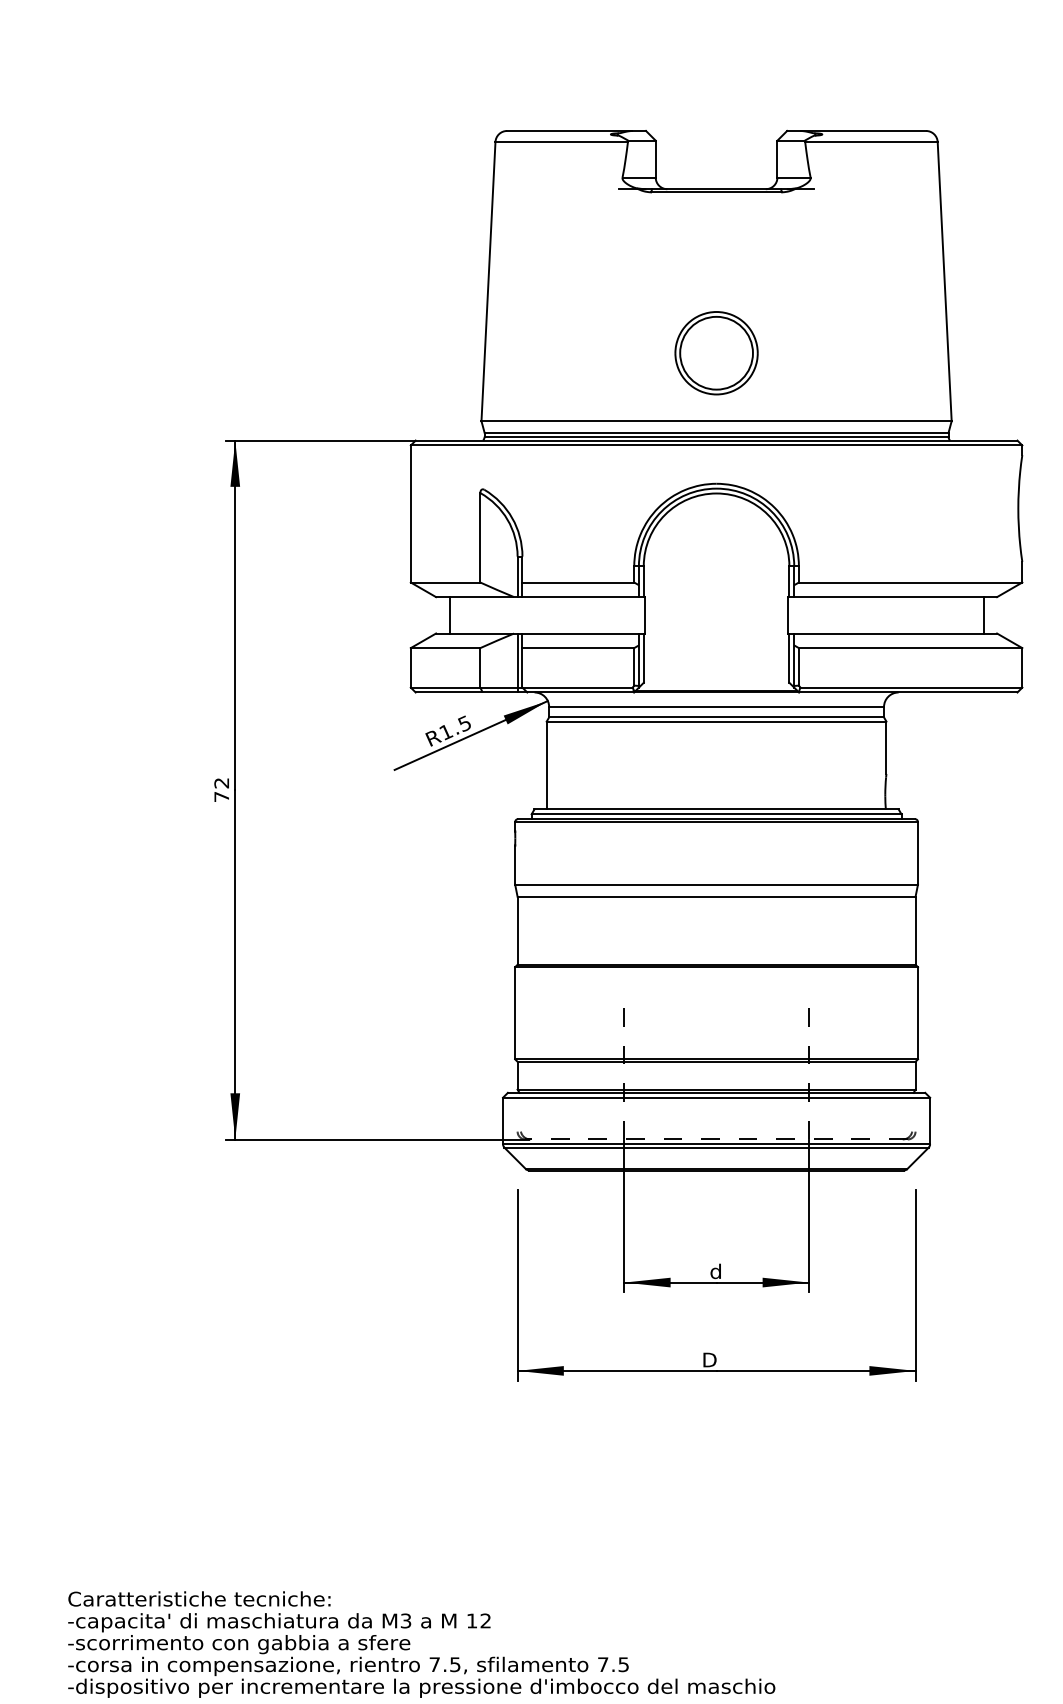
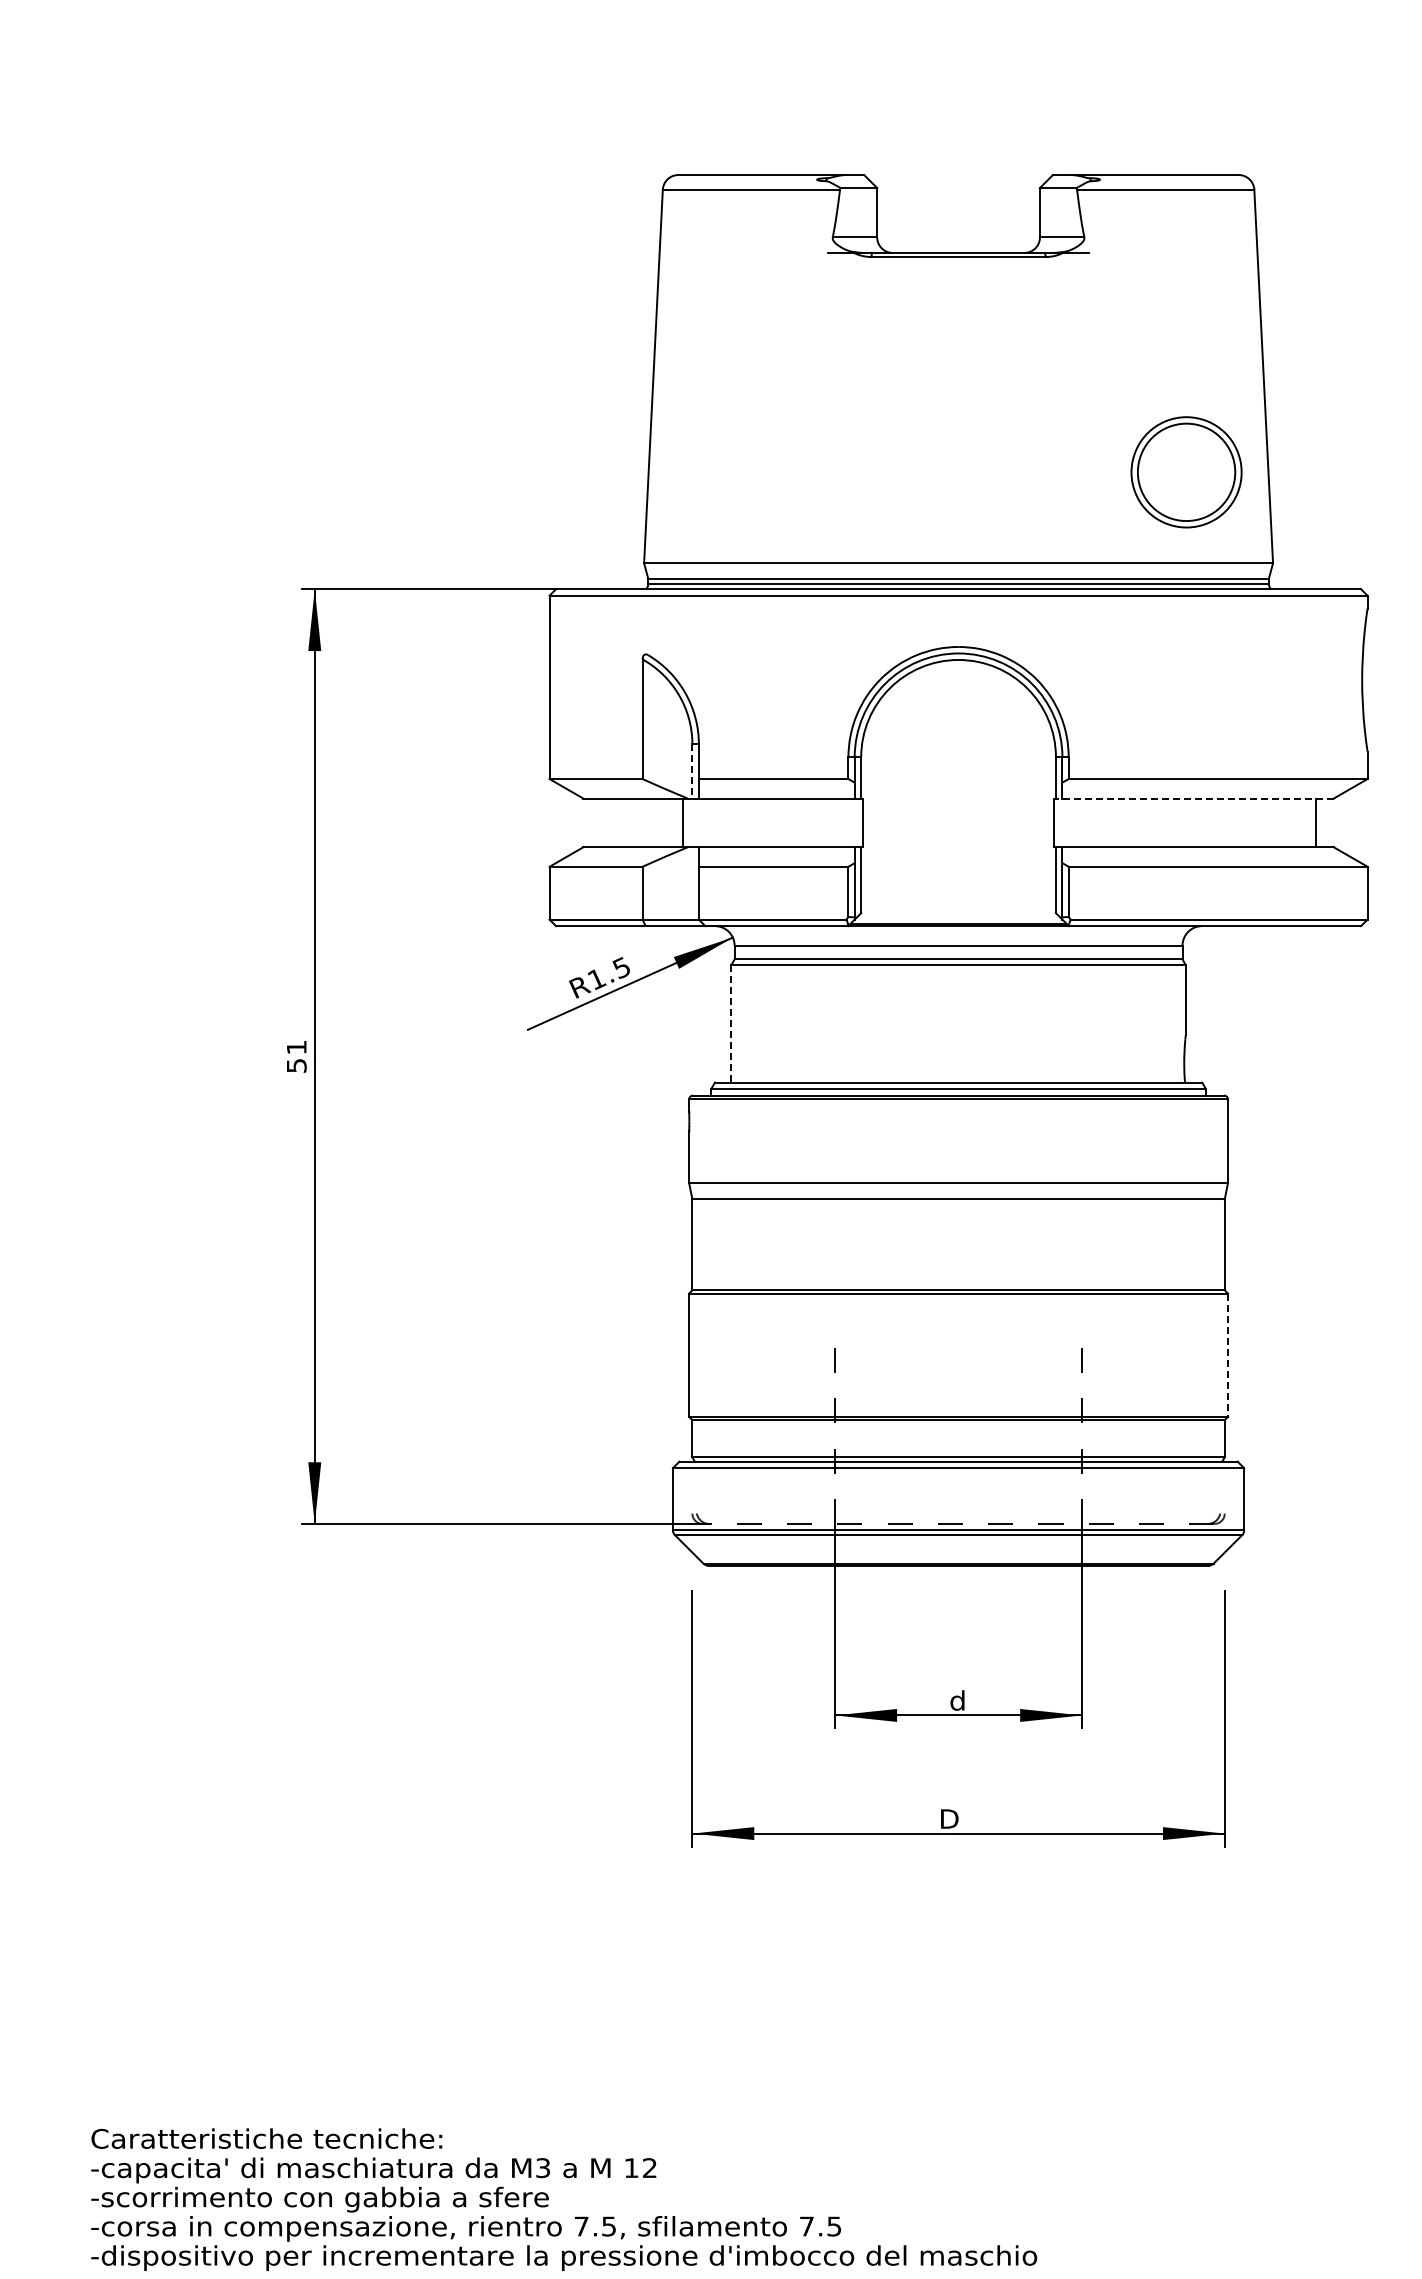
part: (716, 353) -> (1186, 472), moved
line: (517, 576) -> (692, 771), solid -> dashed
line: (892, 597) -> (1193, 798), solid -> dashed
line: (449, 615) -> (682, 822), moved
line: (517, 662) -> (692, 886), removed
line: (546, 765) -> (731, 1023), solid -> dashed
text: (221, 789) -> (296, 1056), 72 -> 51
line: (917, 1013) -> (1227, 1355), solid -> dashed

